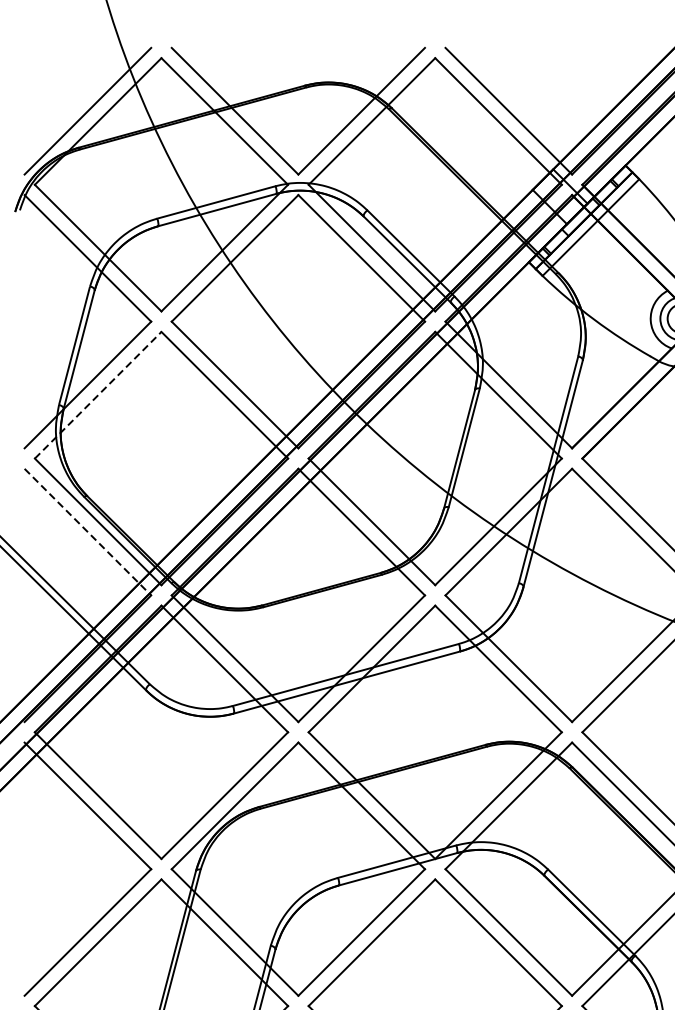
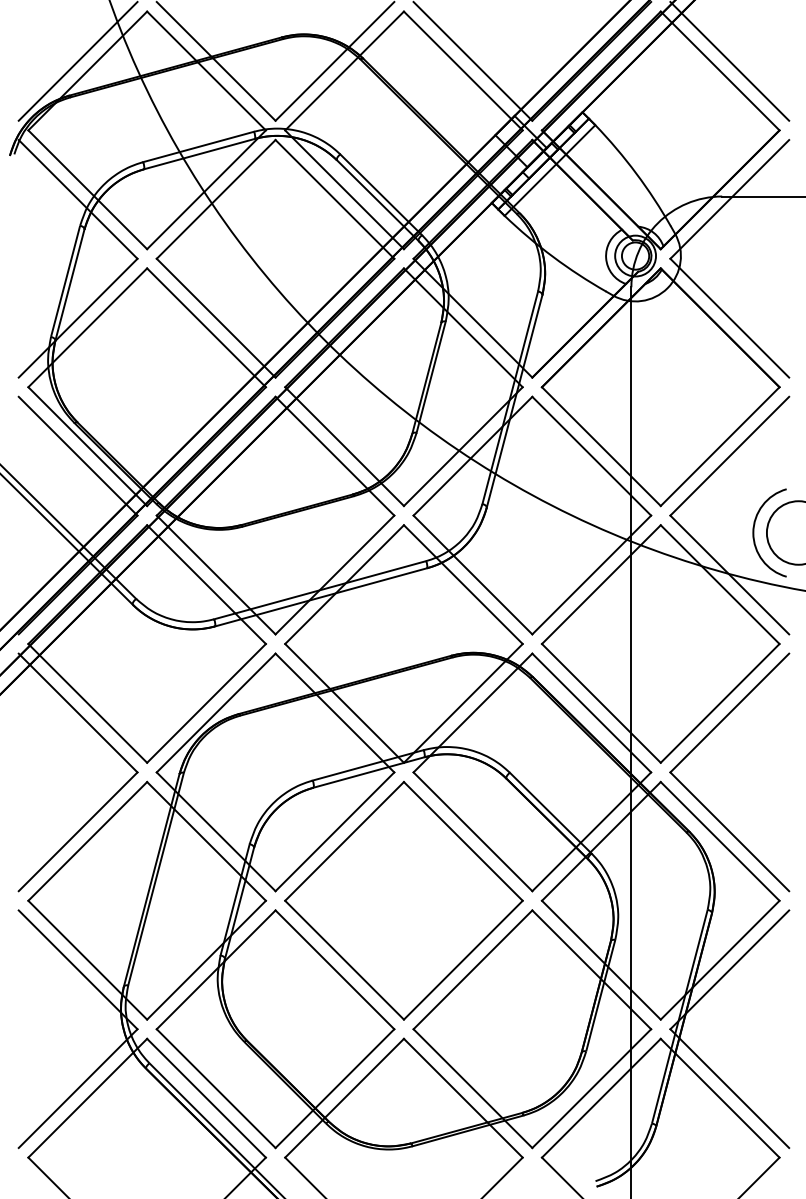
line: (97, 394) -> (87, 327), dashed -> solid
line: (88, 532) -> (78, 456), dashed -> solid

